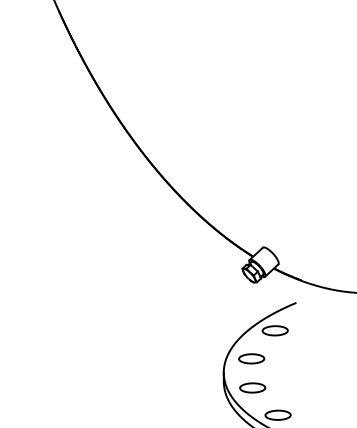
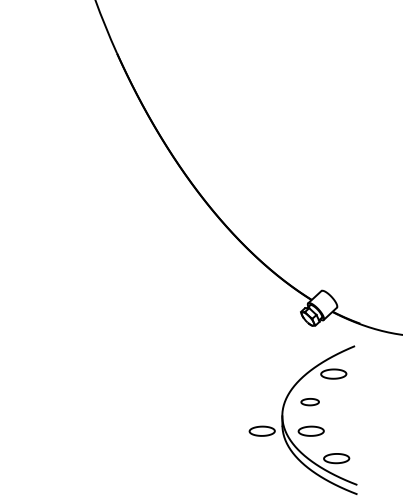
part: (250, 358) -> (309, 401), size x0.7
part: (202, 387) -> (261, 430), added

